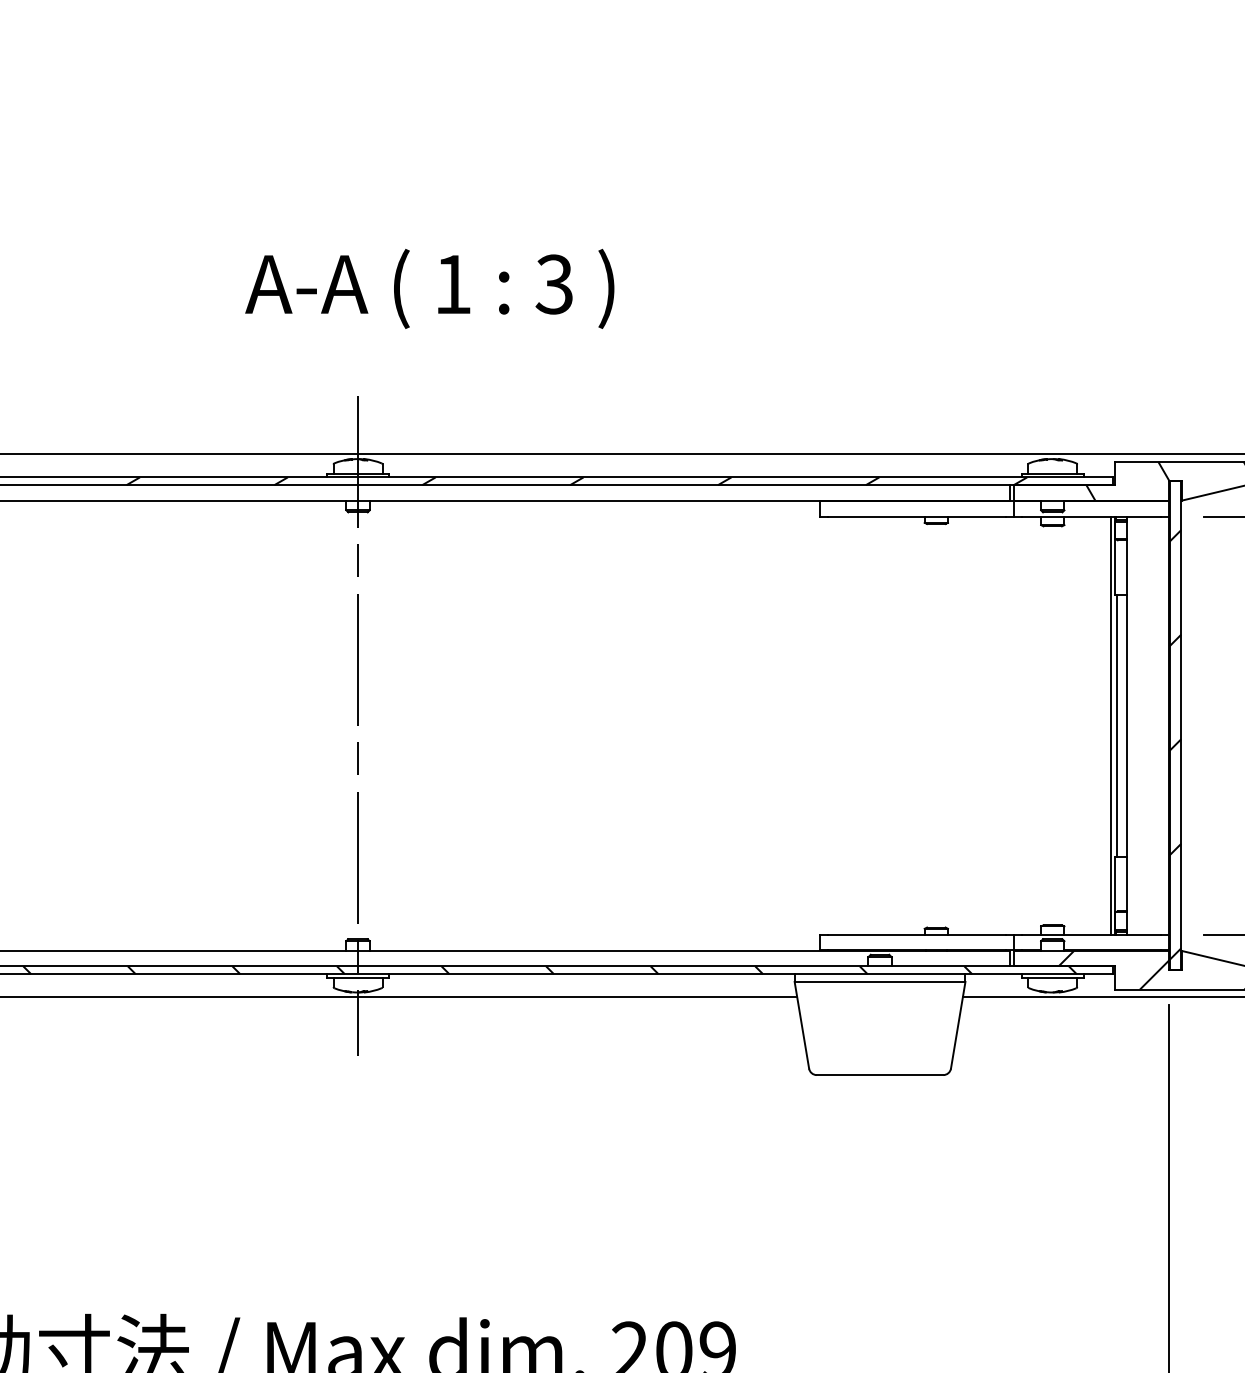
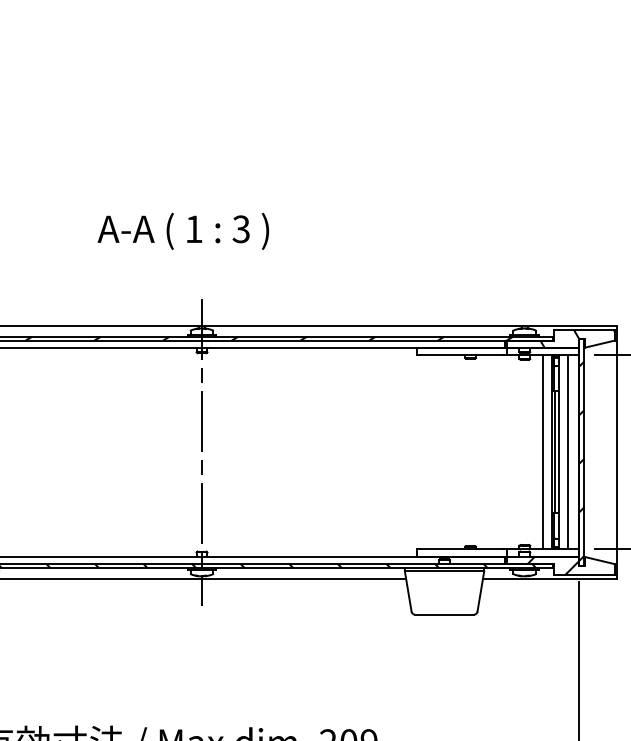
text: (430, 287) -> (183, 230), moved
line: (1090, 726) -> (542, 452), added
line: (1146, 726) -> (568, 452), added

